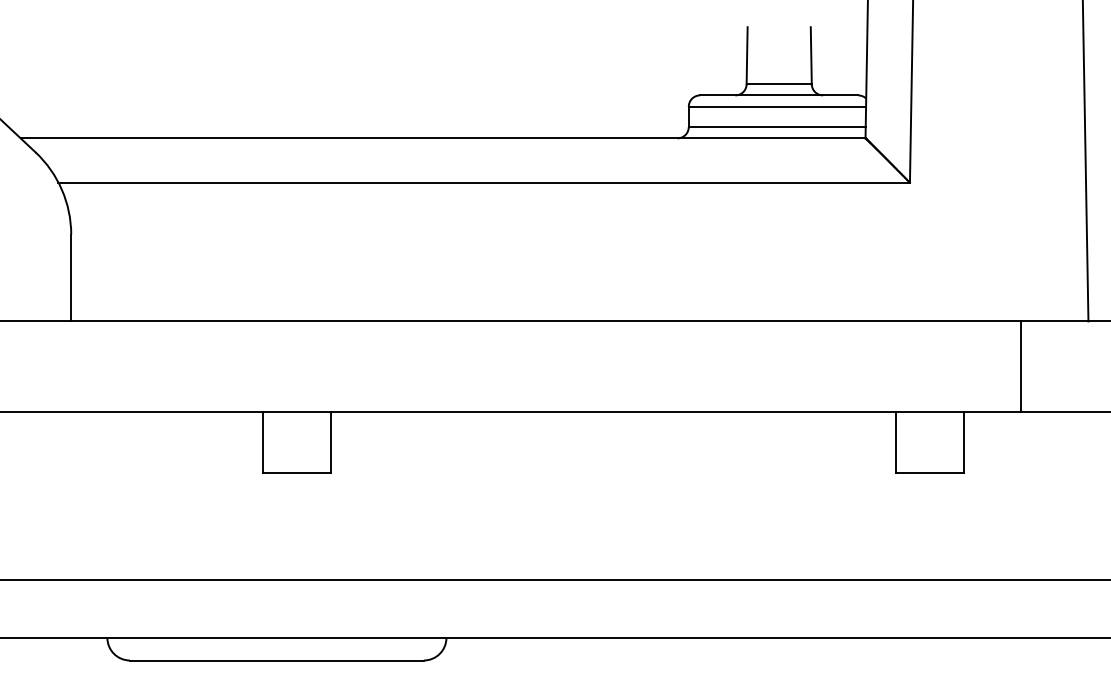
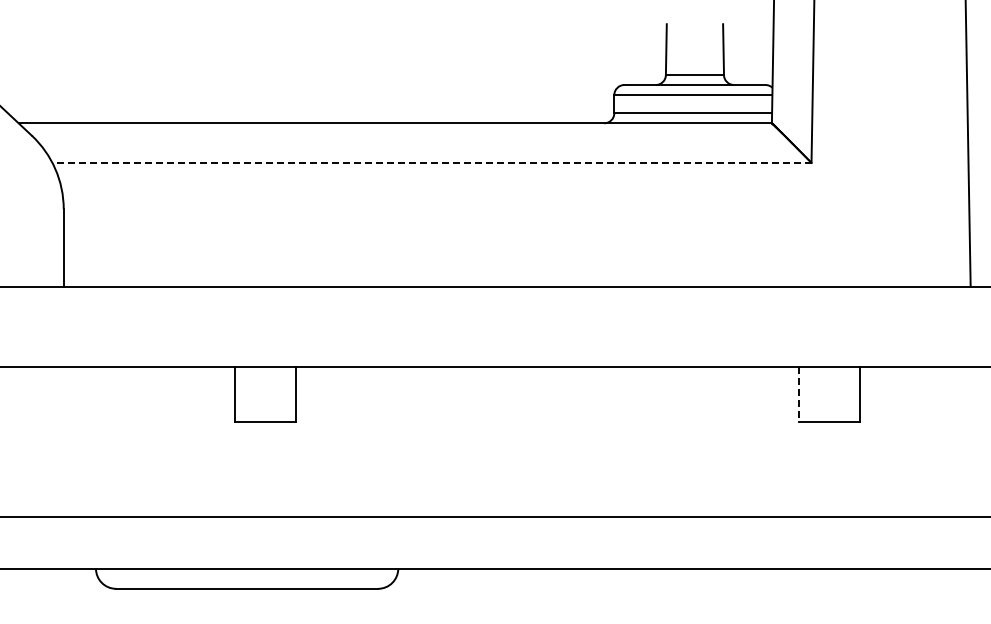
line: (483, 182) -> (431, 162), solid -> dashed
line: (1020, 366) -> (910, 326), removed
line: (896, 442) -> (799, 394), solid -> dashed

